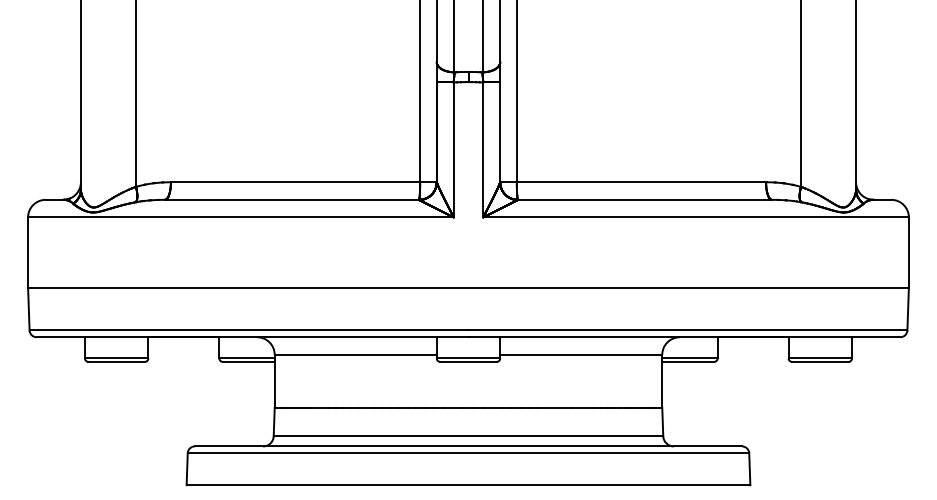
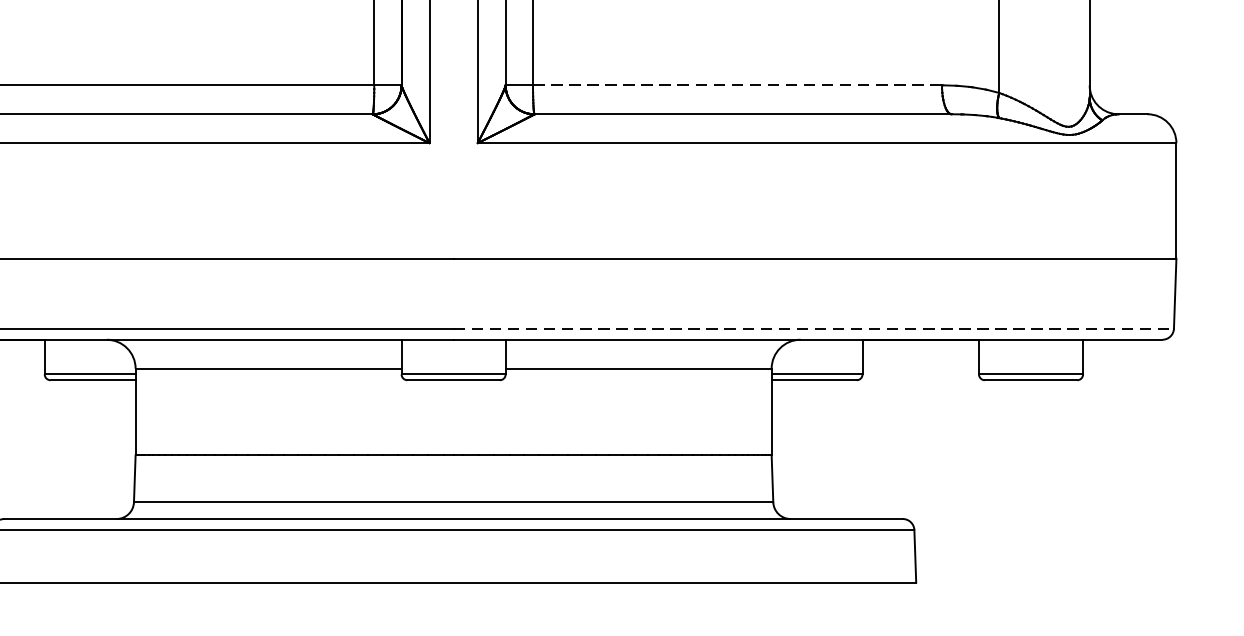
line: (641, 182) -> (737, 85), solid -> dashed
line: (688, 330) -> (814, 328), solid -> dashed

